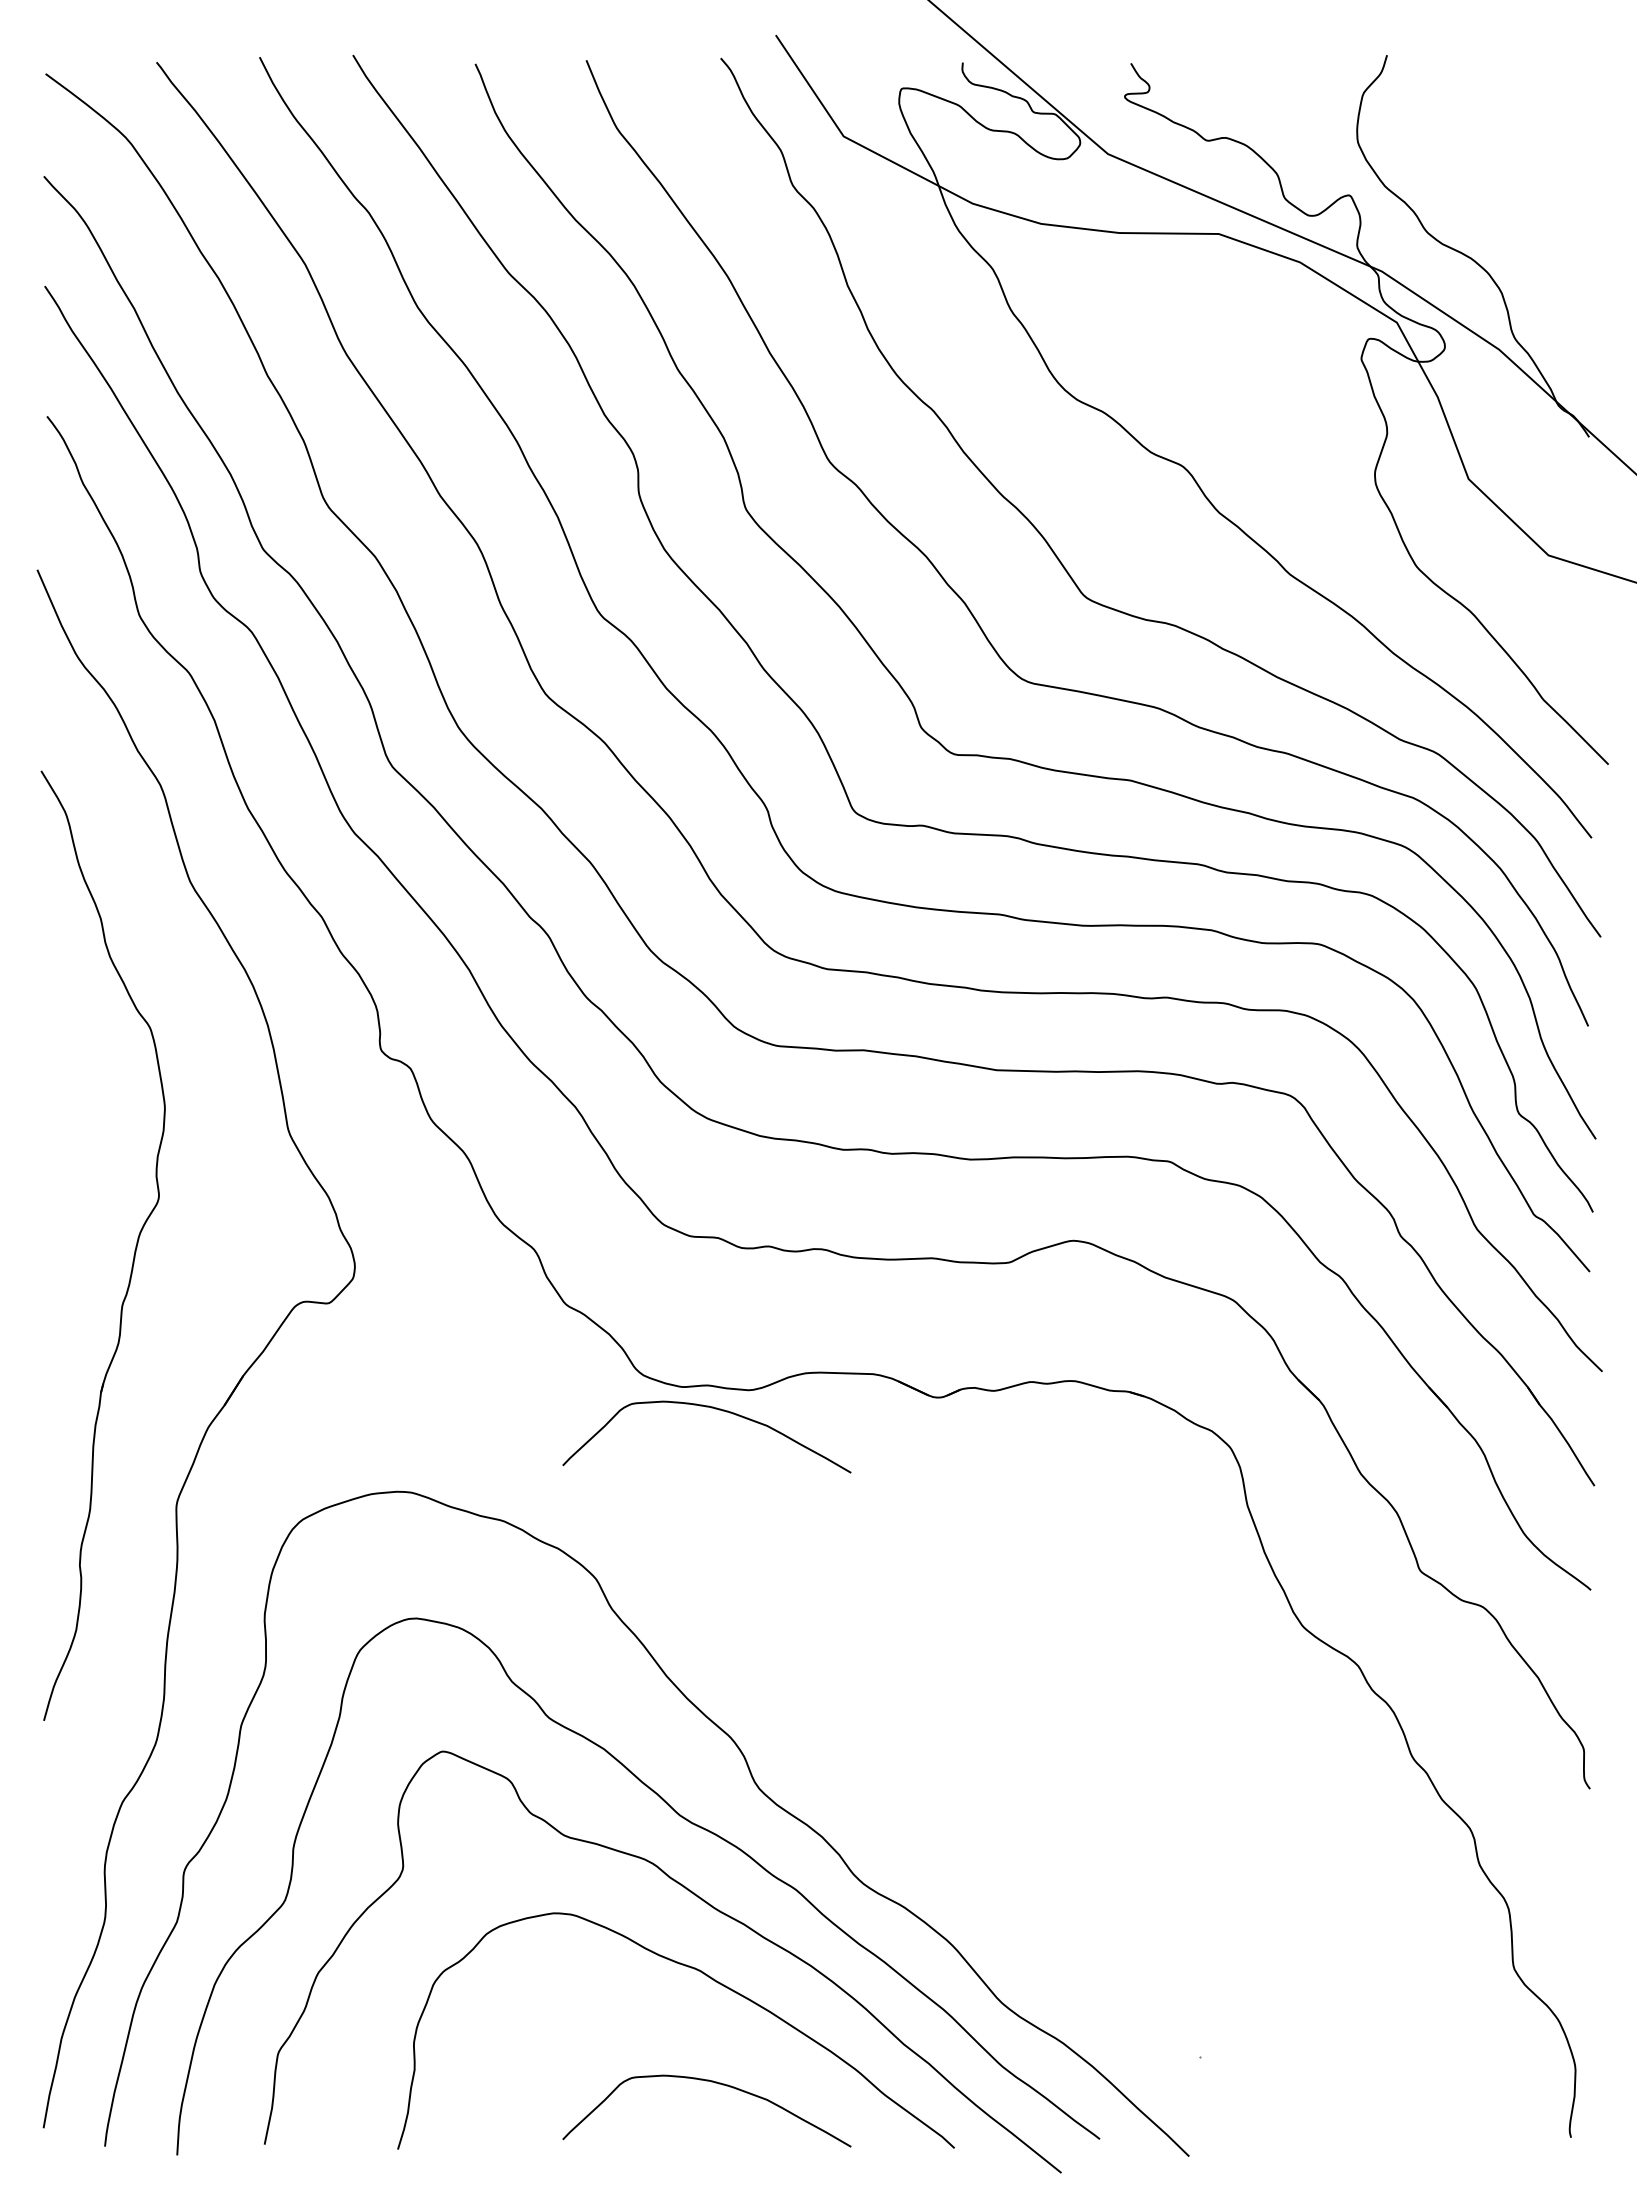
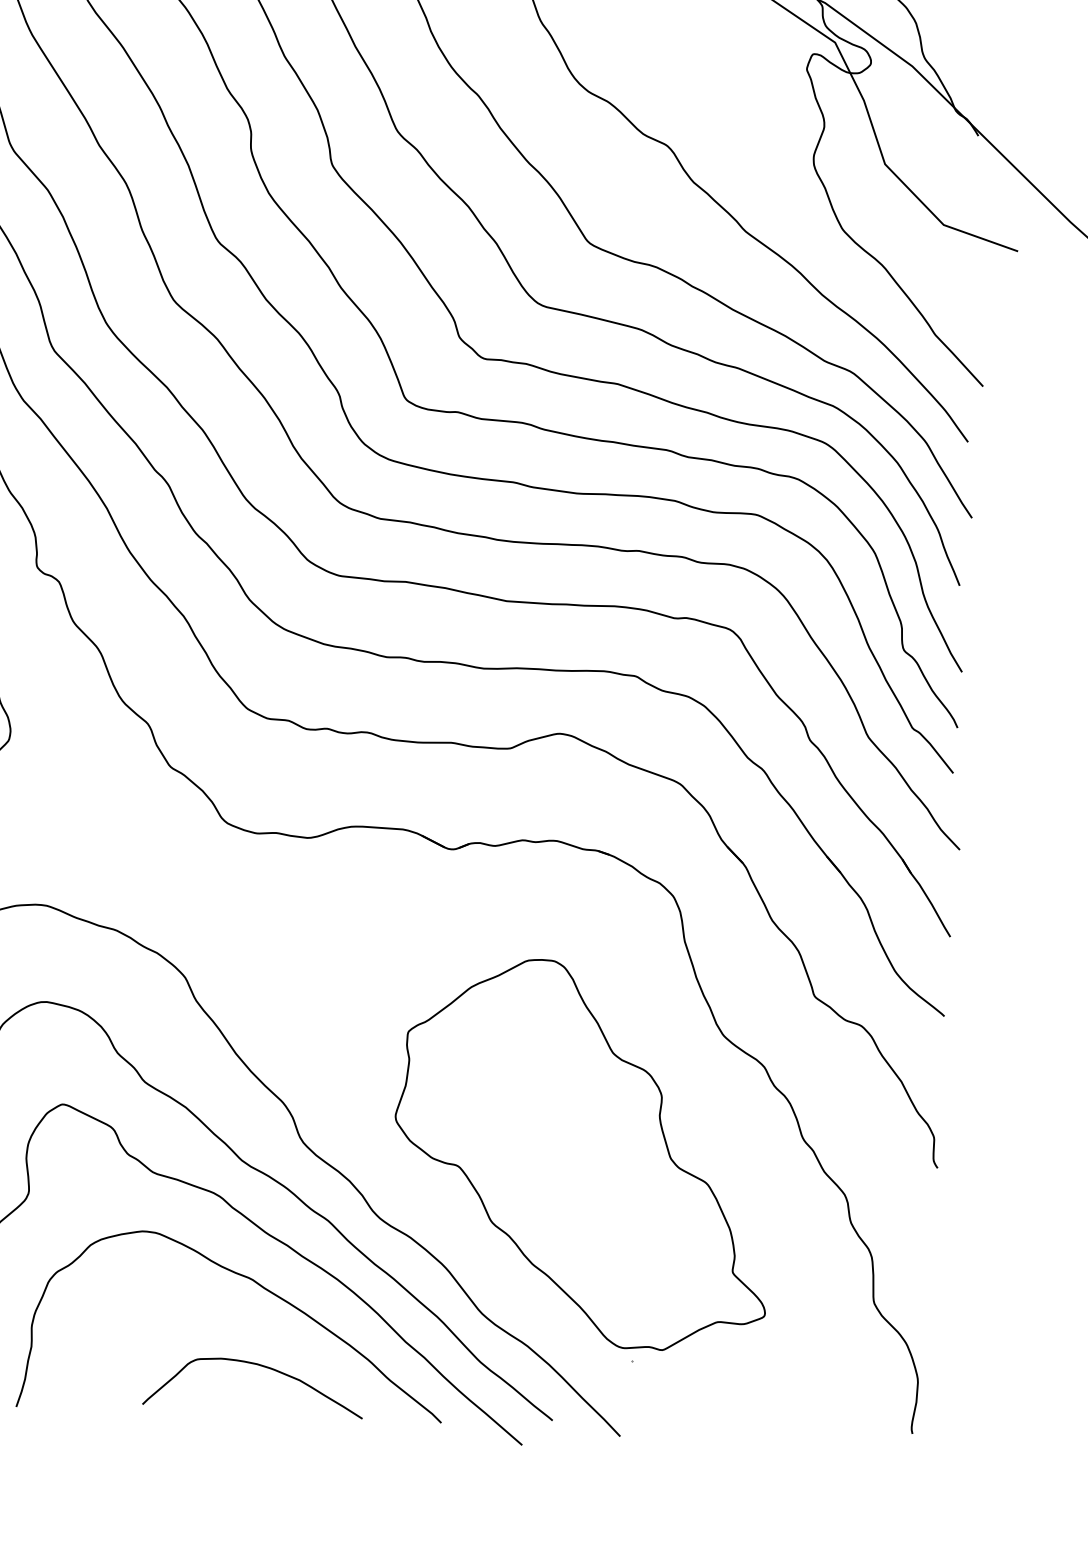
curve: (711, 1408) -> (278, 850), removed
part: (1124, 1789) -> (582, 1154), added

